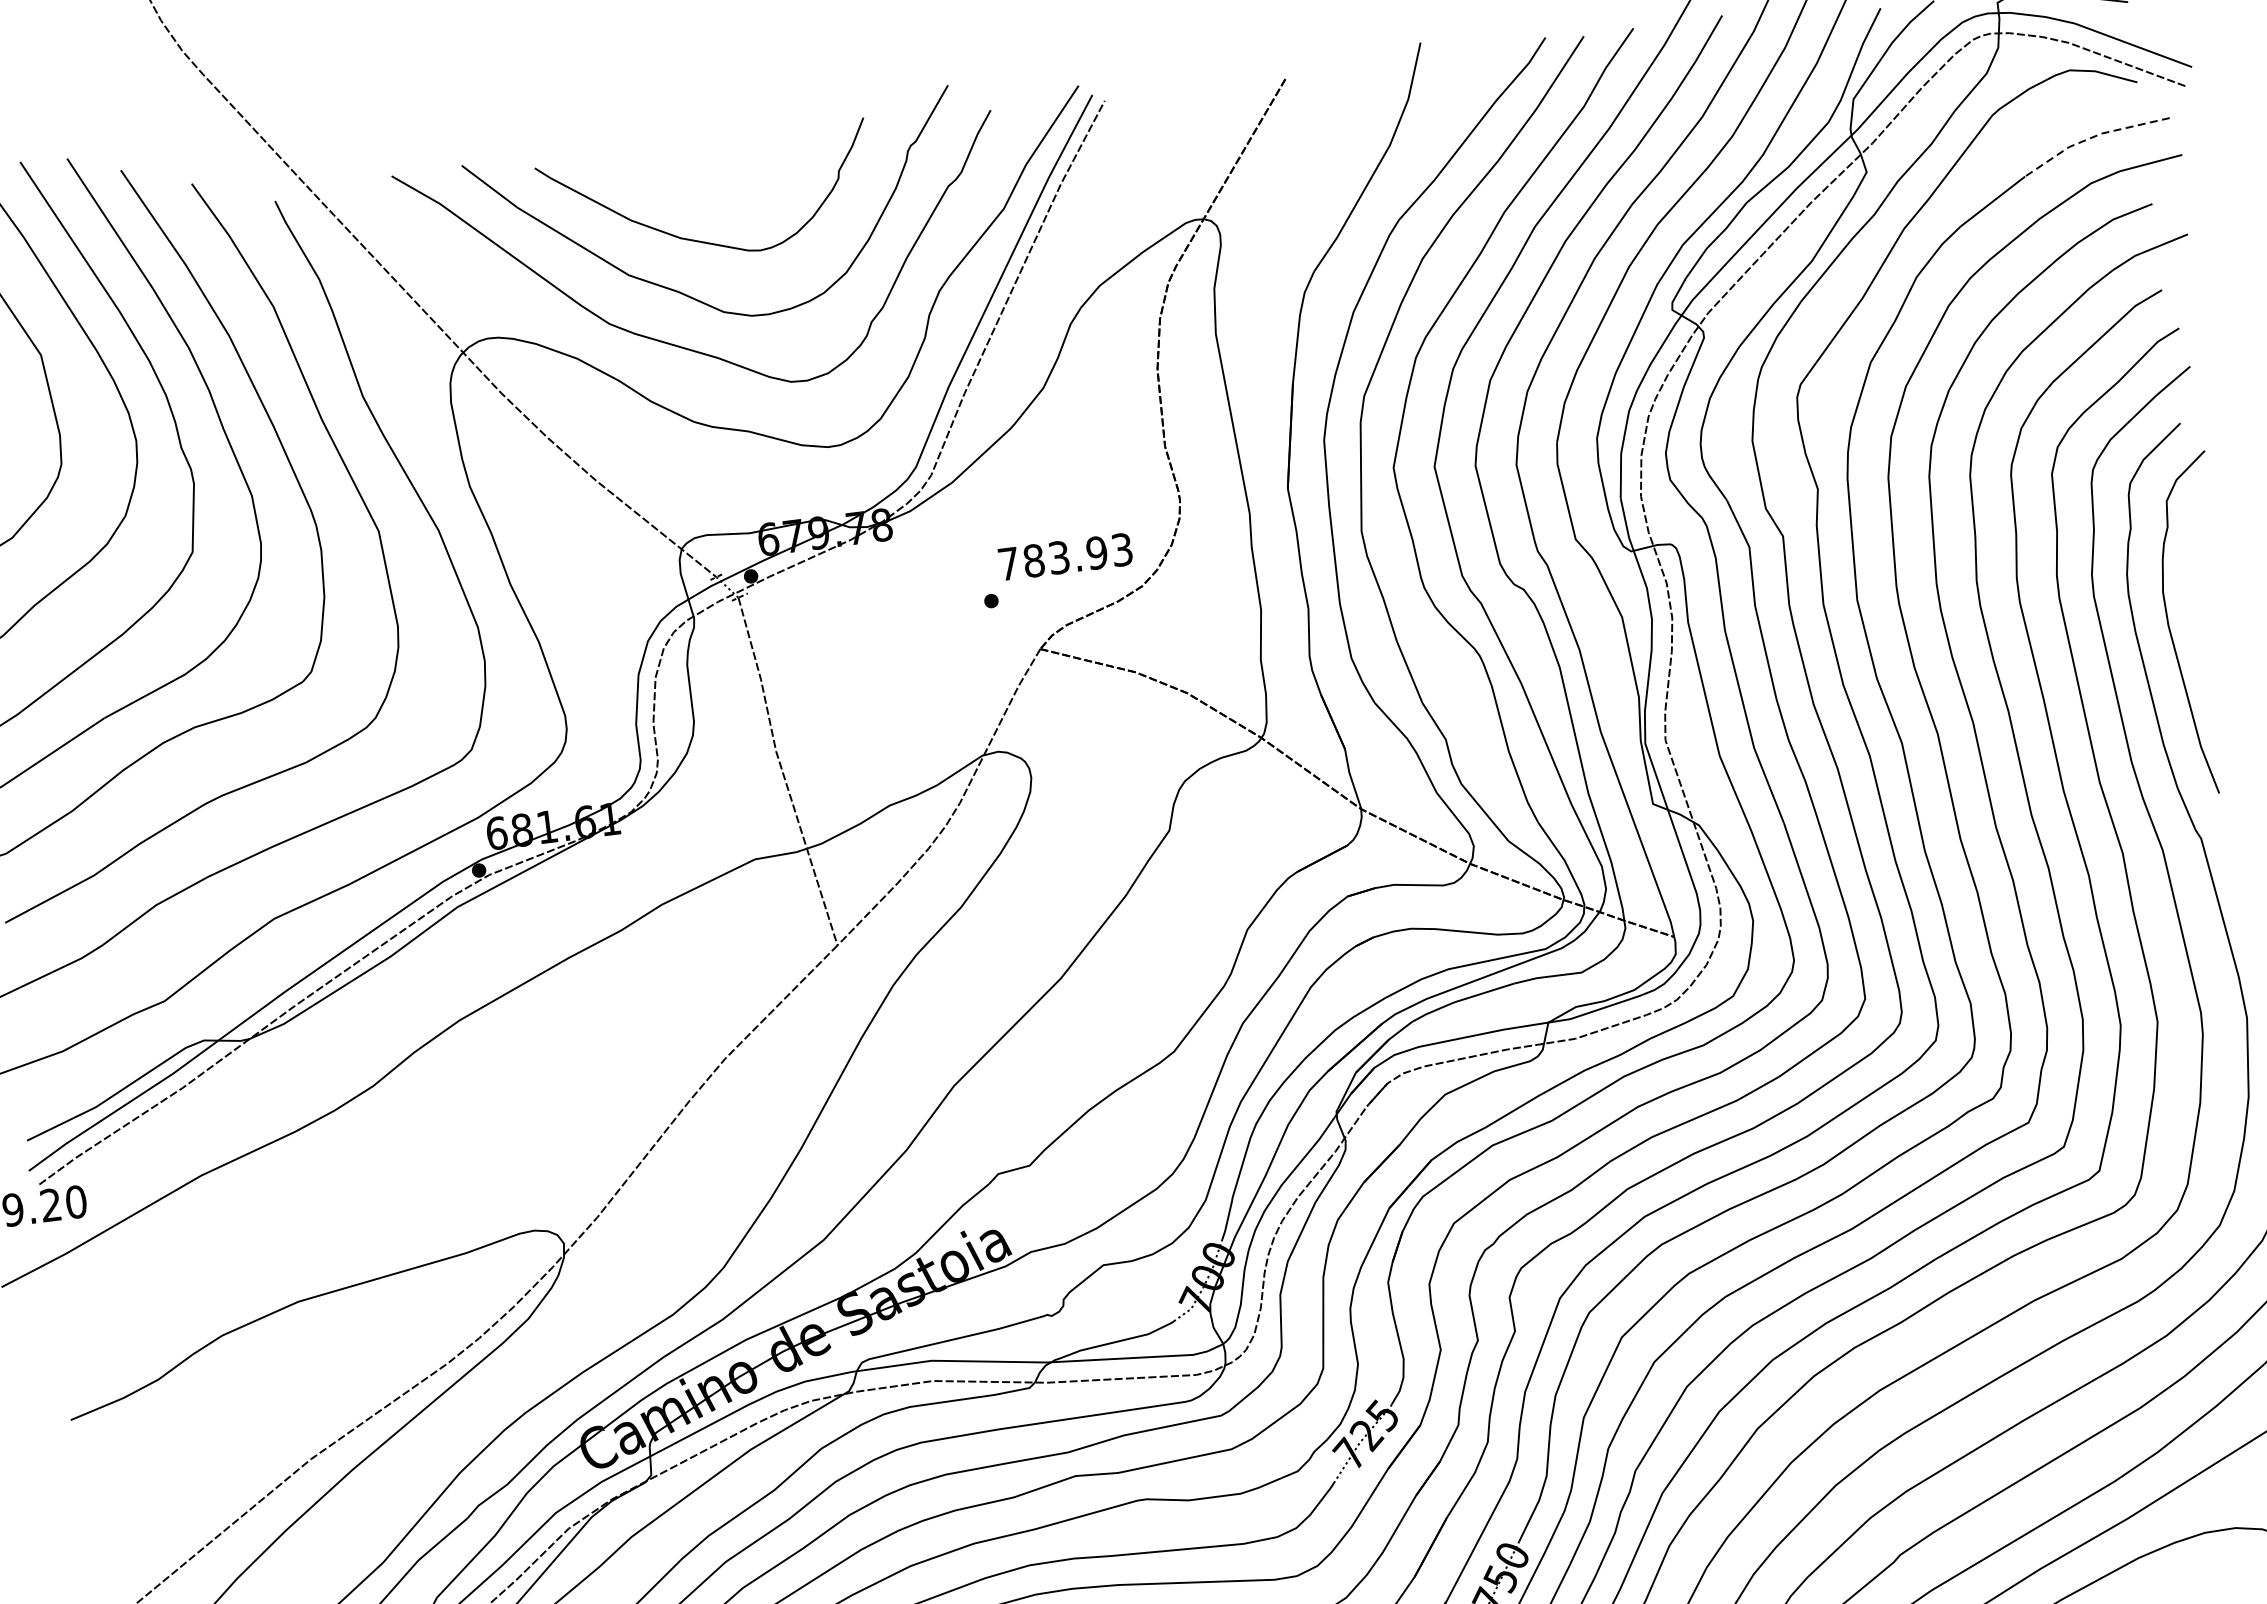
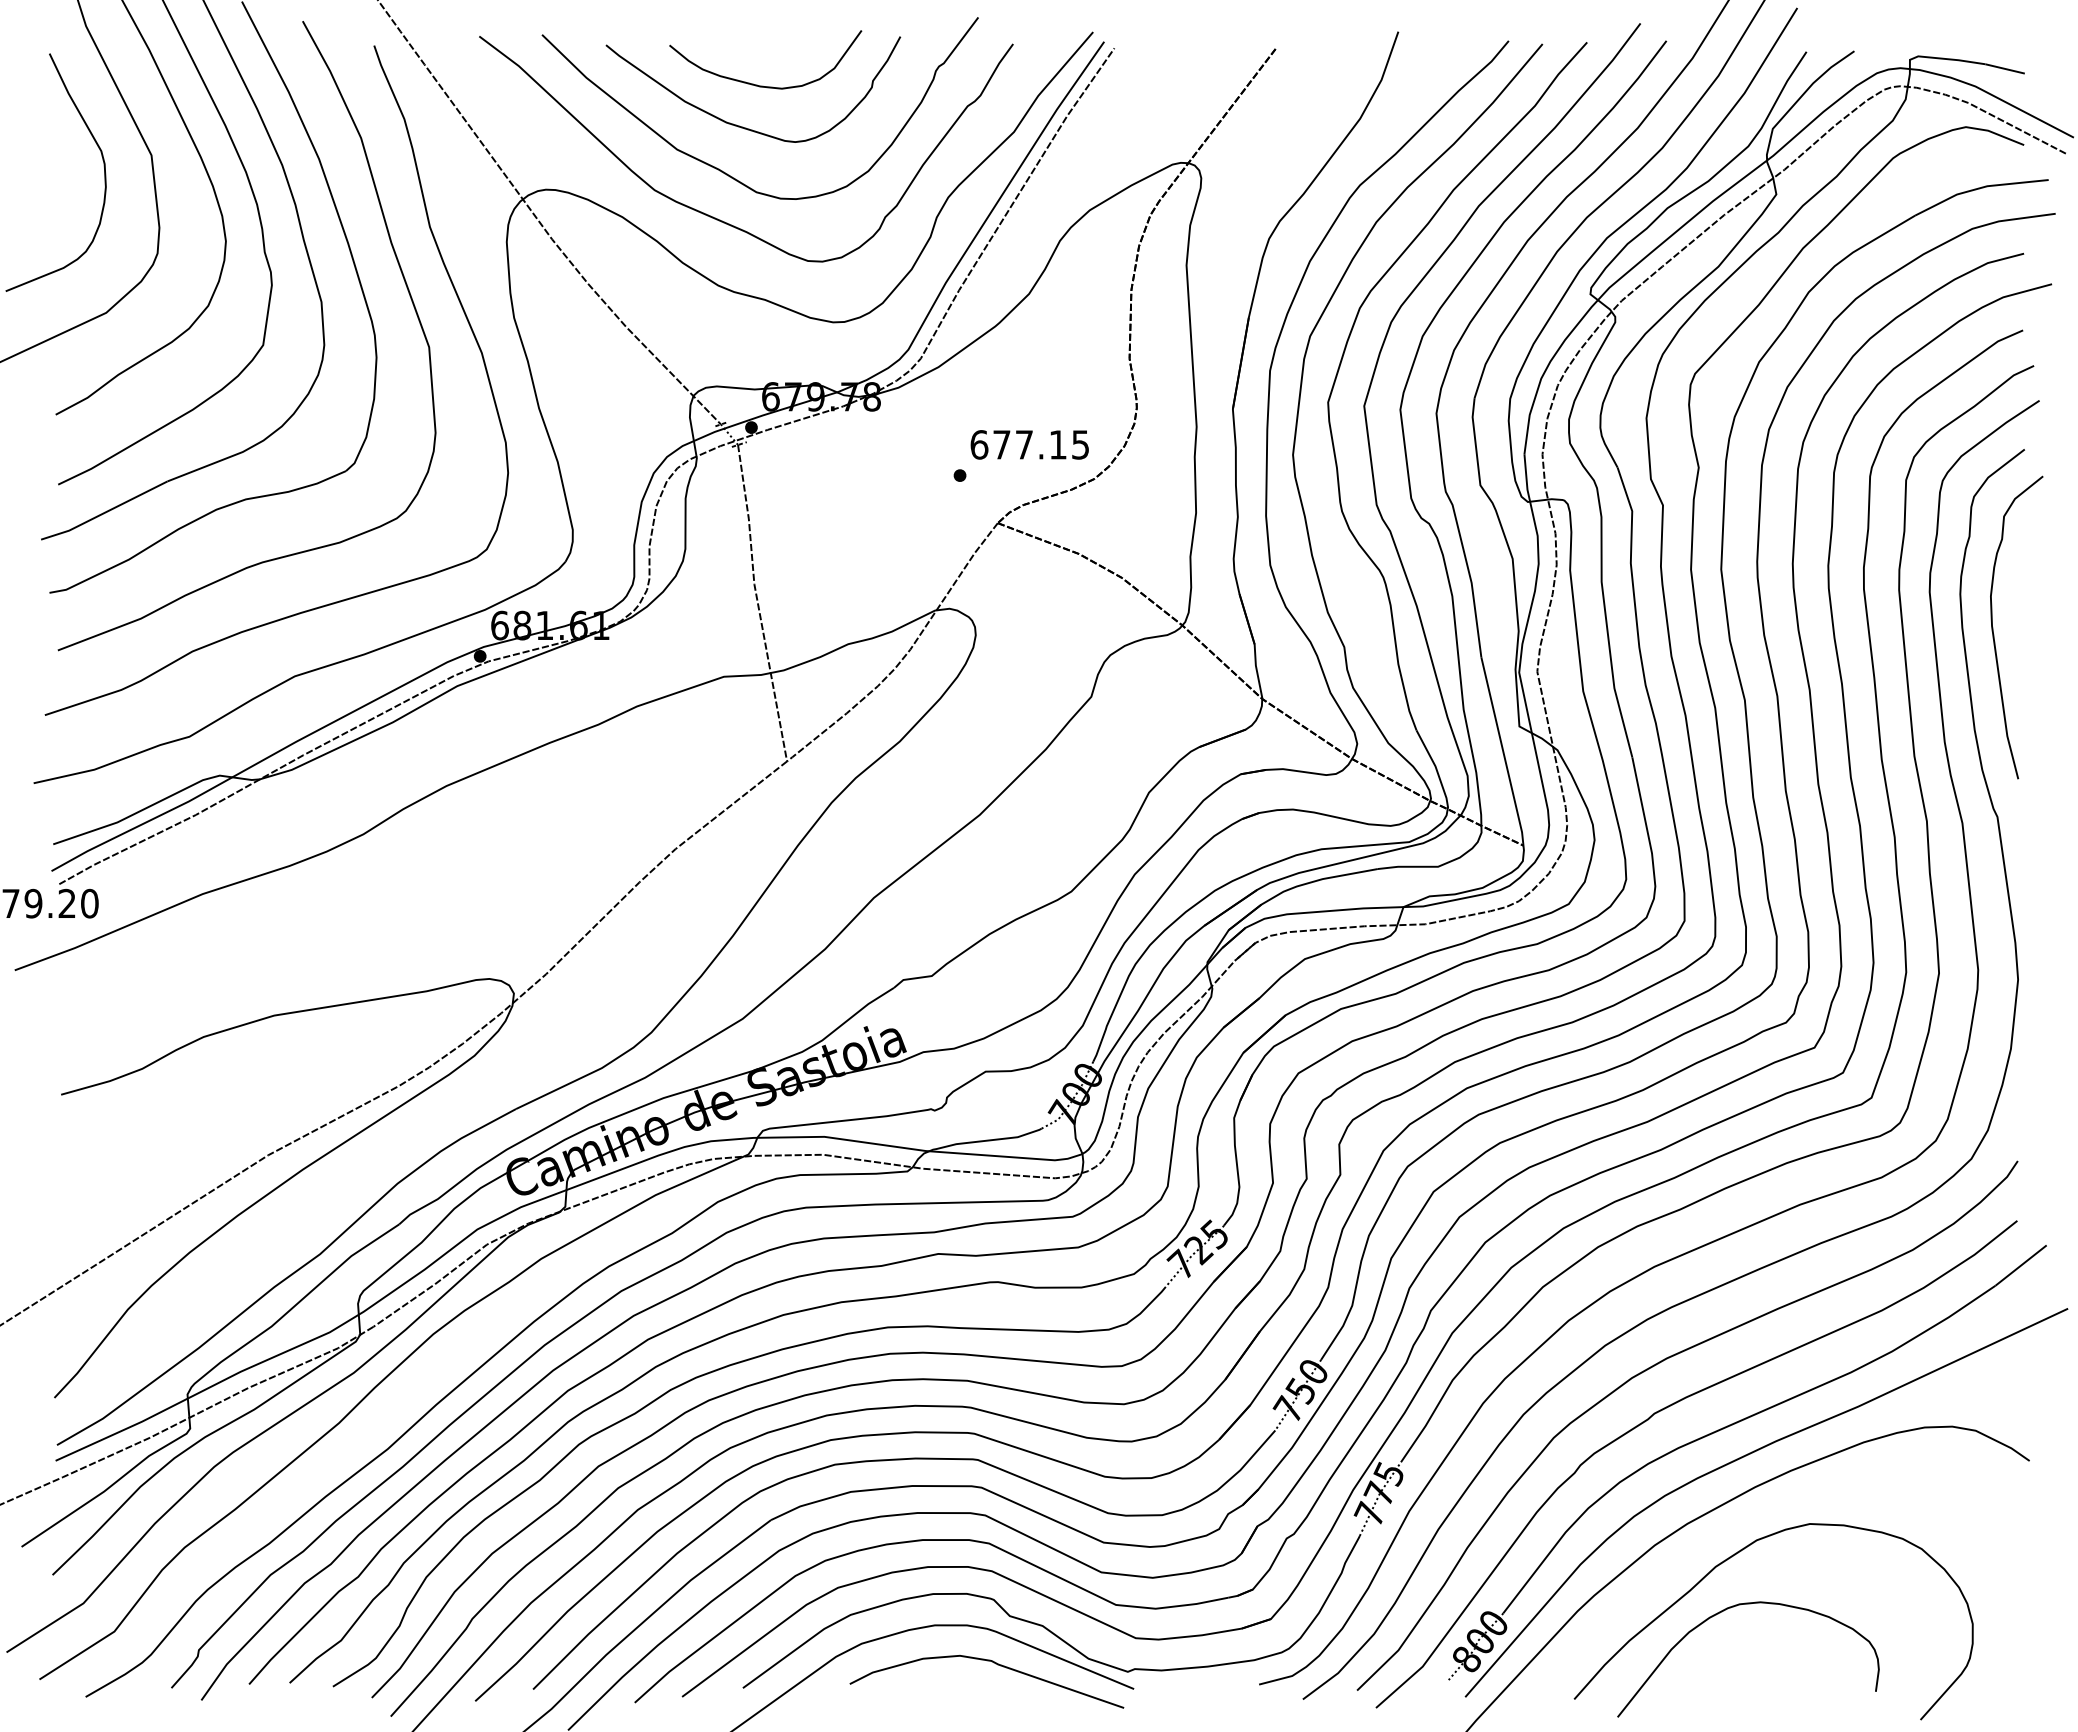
line: (2092, 137) -> (1978, 188), dashed -> solid
curve: (716, 191) -> (763, 85), added
text: (1064, 556) -> (1029, 444), 783.93 -> 677.15

